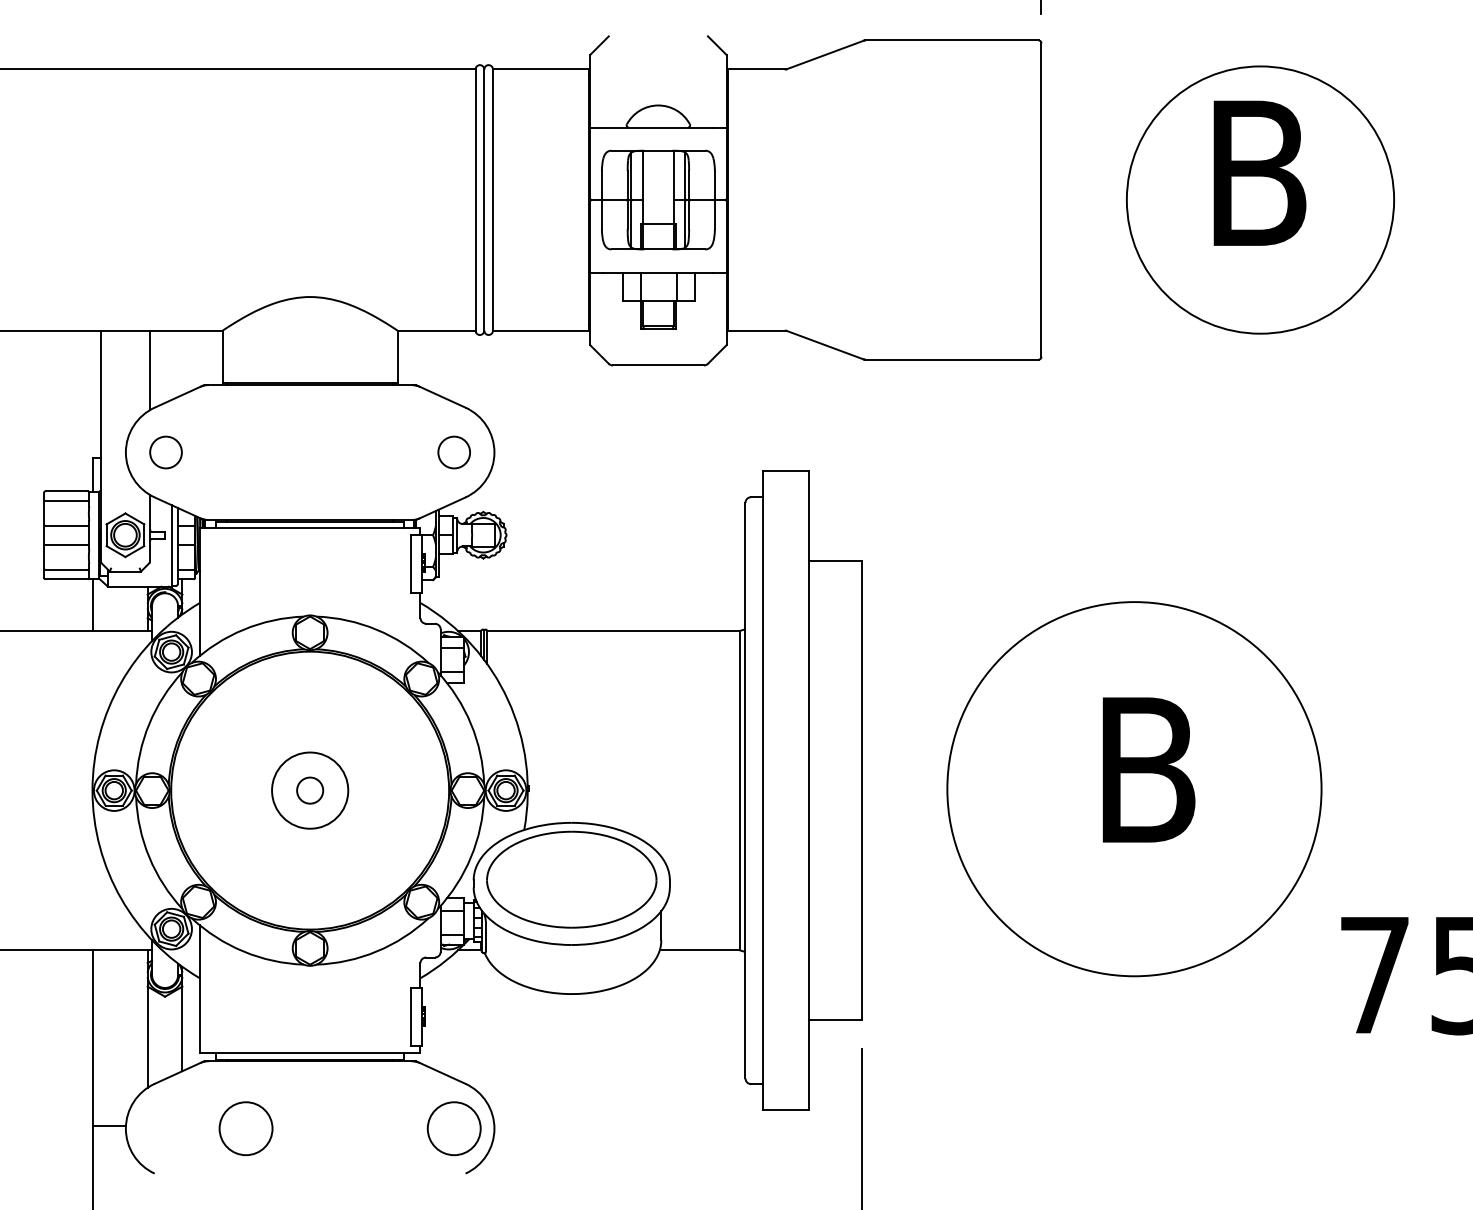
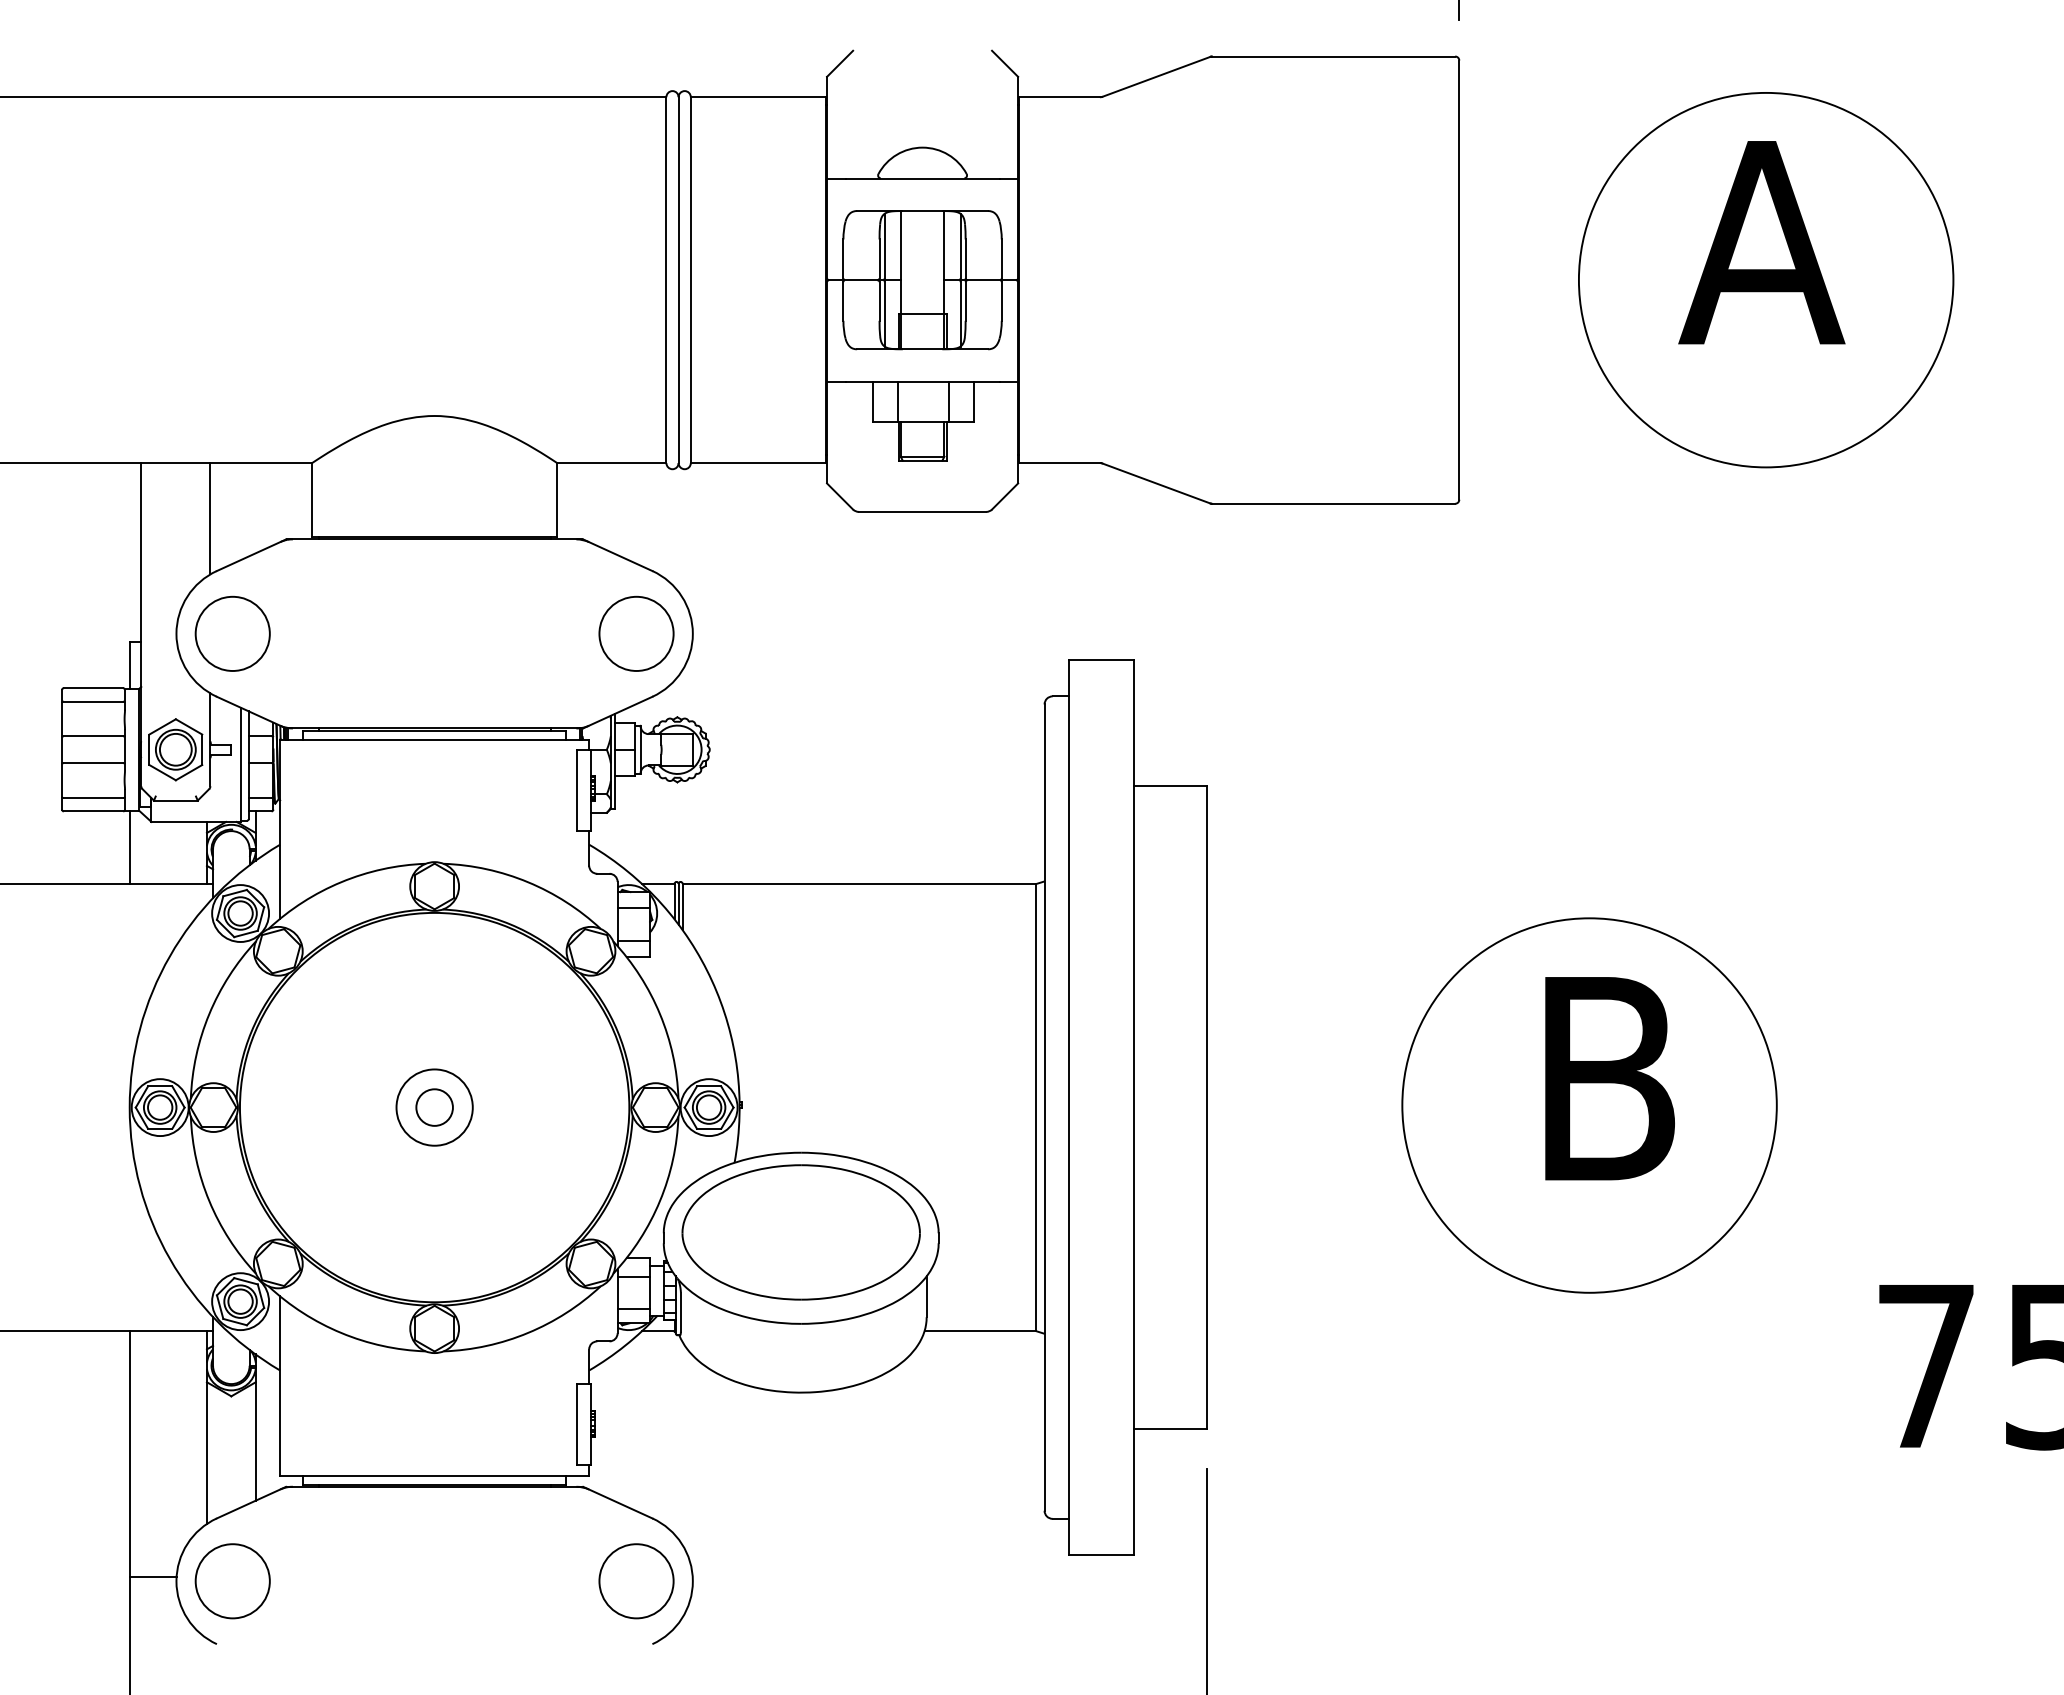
text: (1257, 172) -> (1761, 241), B -> A
circle: (165, 452) -> (231, 633), size x1.67
circle: (453, 452) -> (635, 633), size x1.67
circle: (1134, 788) -> (1589, 1104), size x0.71
circle: (309, 790) -> (433, 1107), size x0.71
circle: (245, 1128) -> (231, 1580), moved

